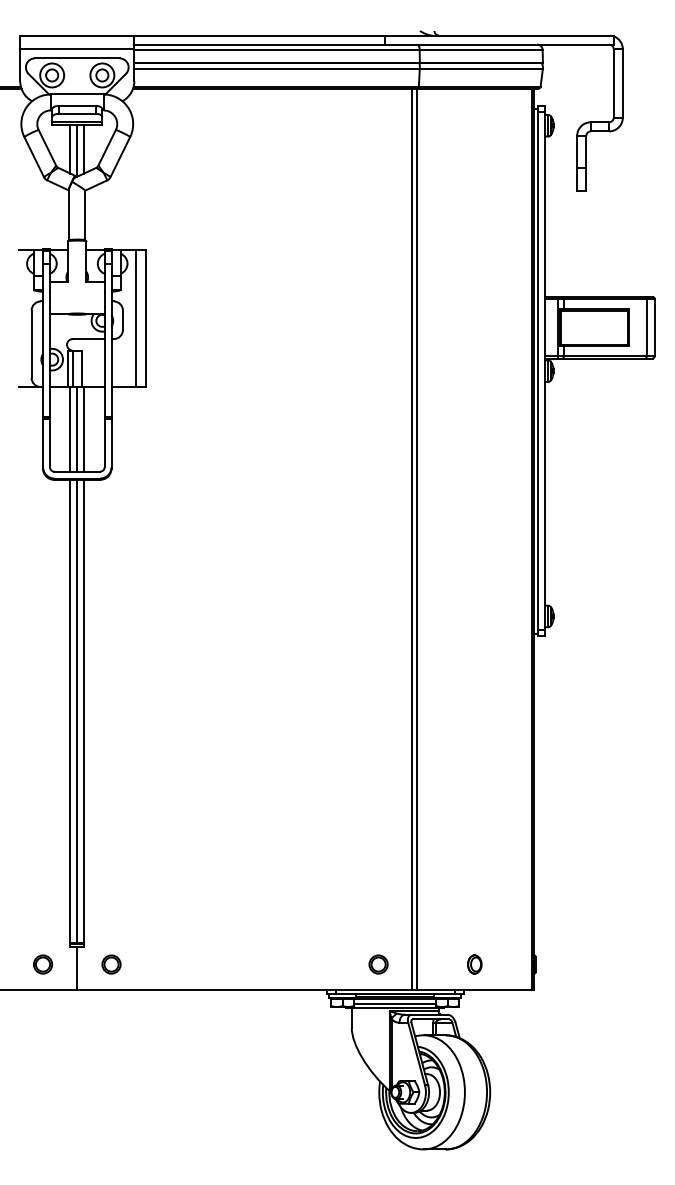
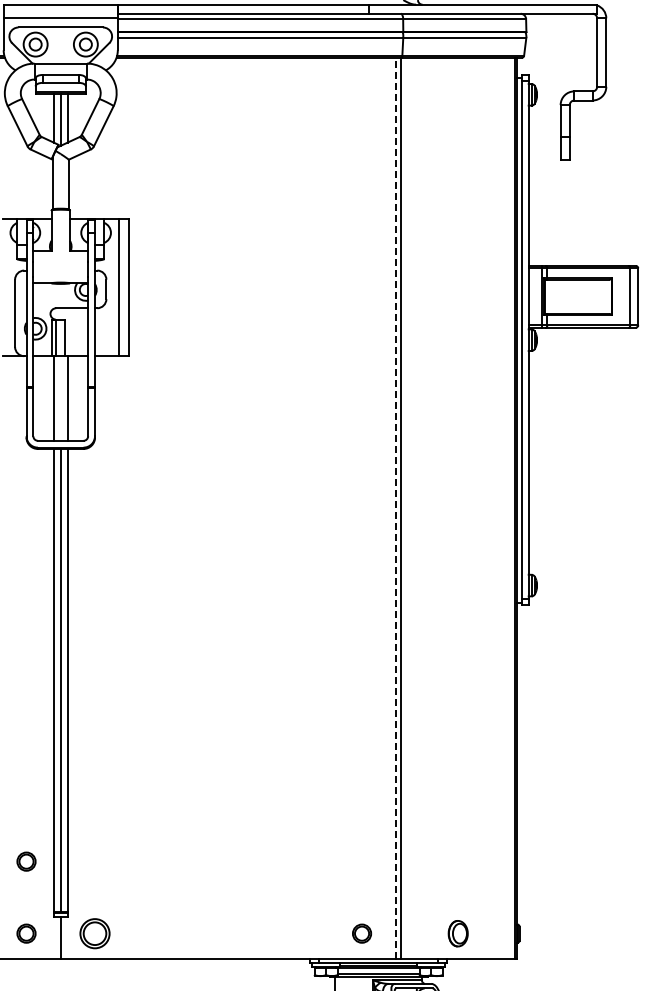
line: (77, 429) -> (60, 398), removed
line: (412, 538) -> (395, 507), solid -> dashed
part: (42, 892) -> (25, 861), added
part: (111, 964) -> (94, 933), size x1.6
part: (474, 964) -> (457, 933), size x1.4

